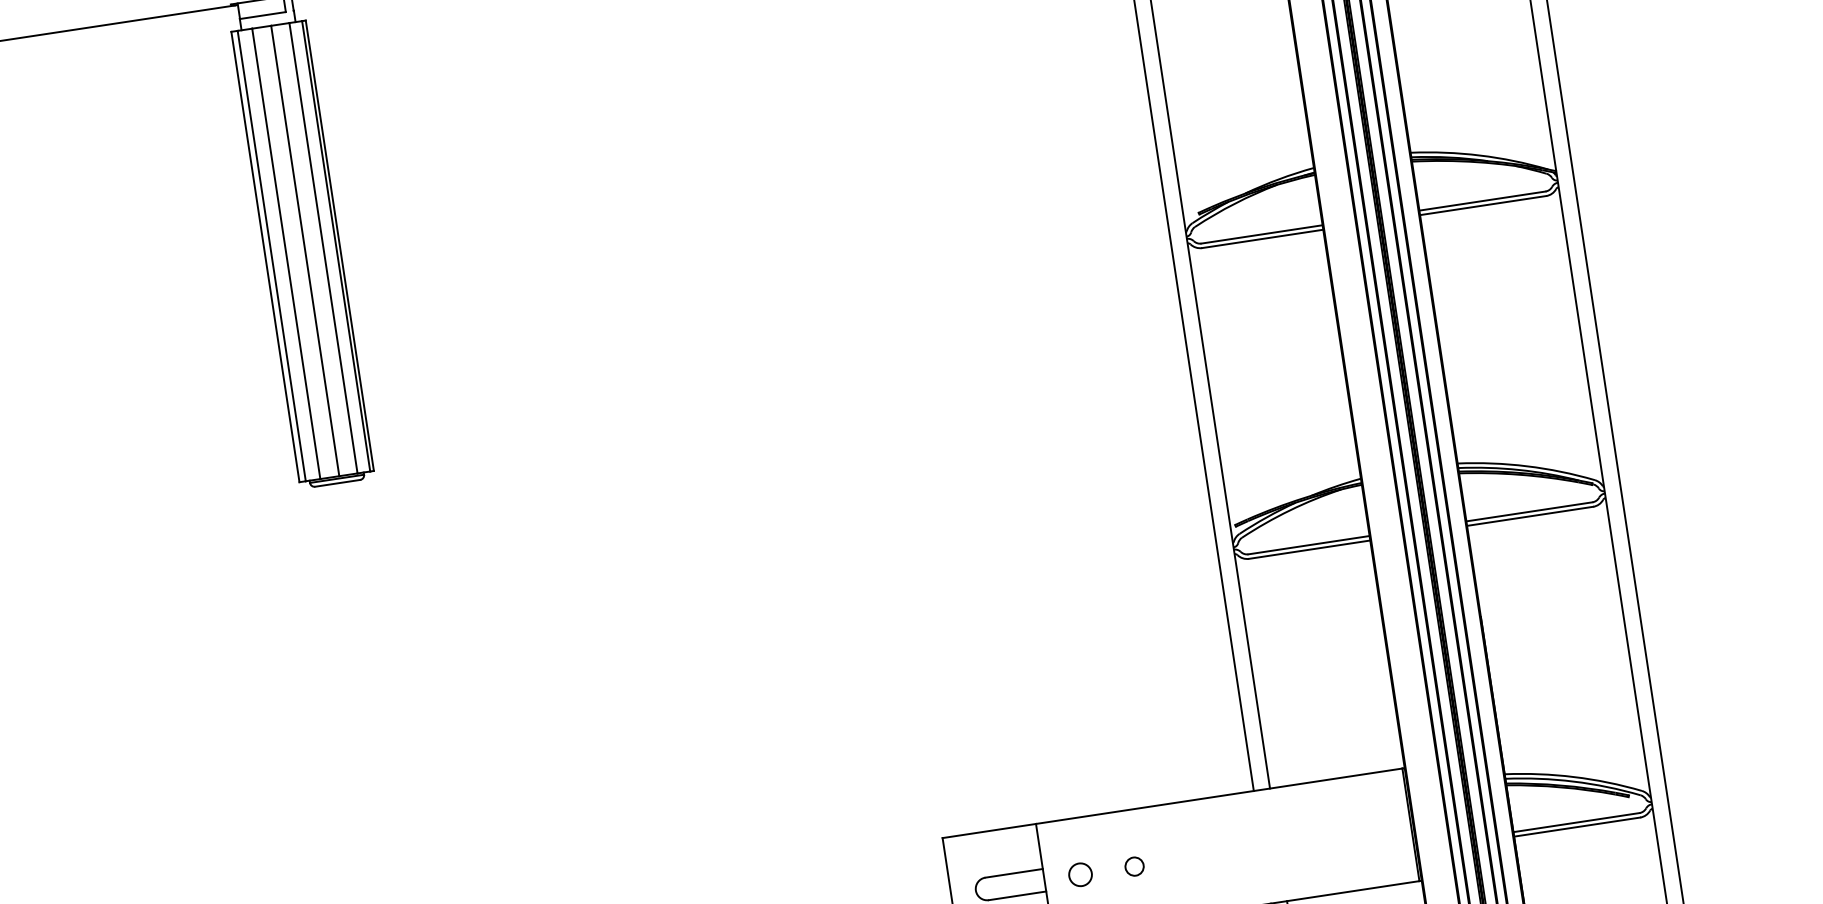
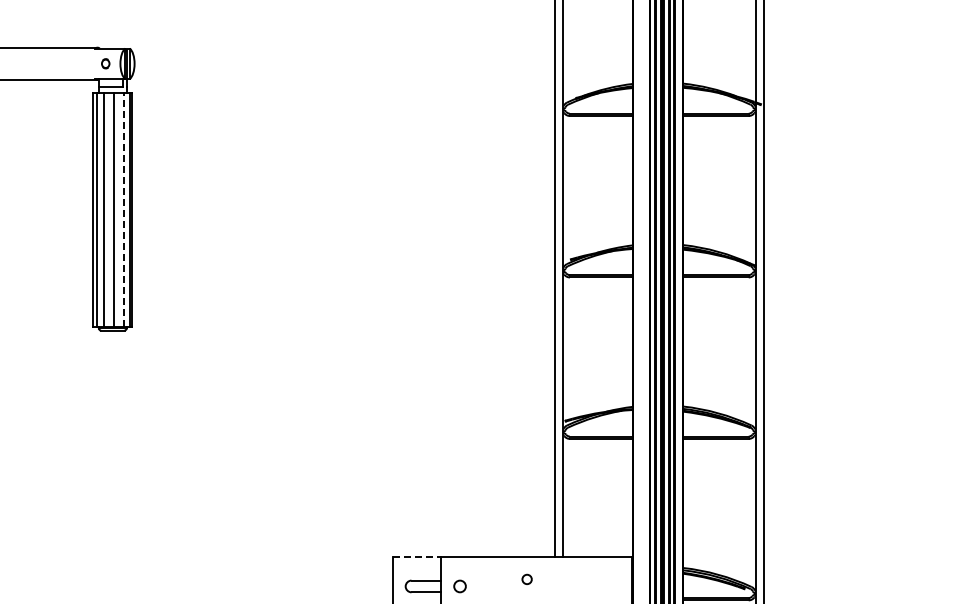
line: (323, 249) -> (123, 210), solid -> dashed
line: (990, 831) -> (417, 557), solid -> dashed
circle: (1133, 864) -> (526, 578), moved

